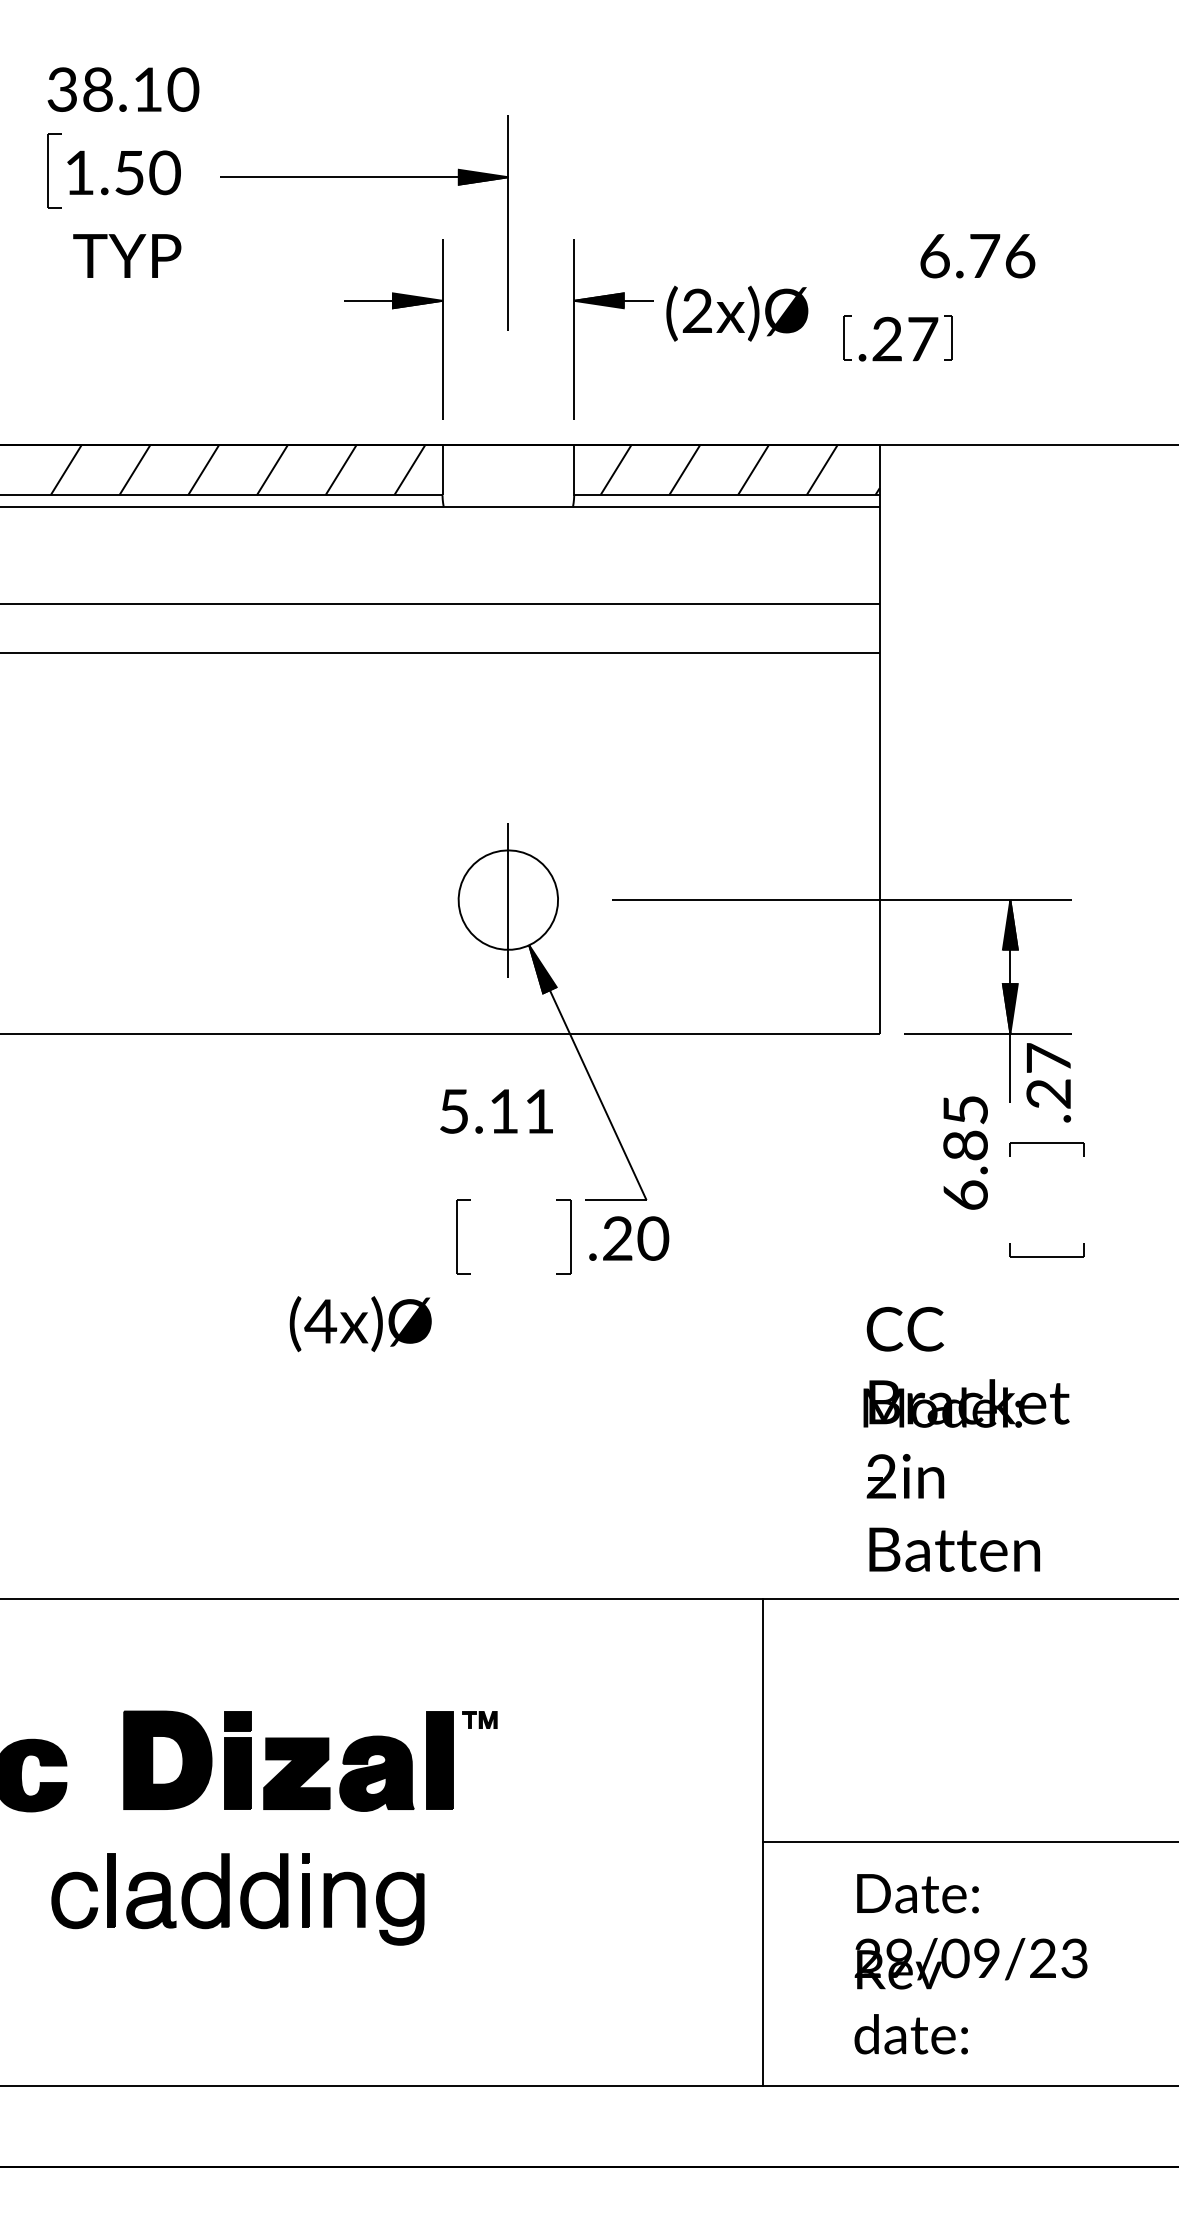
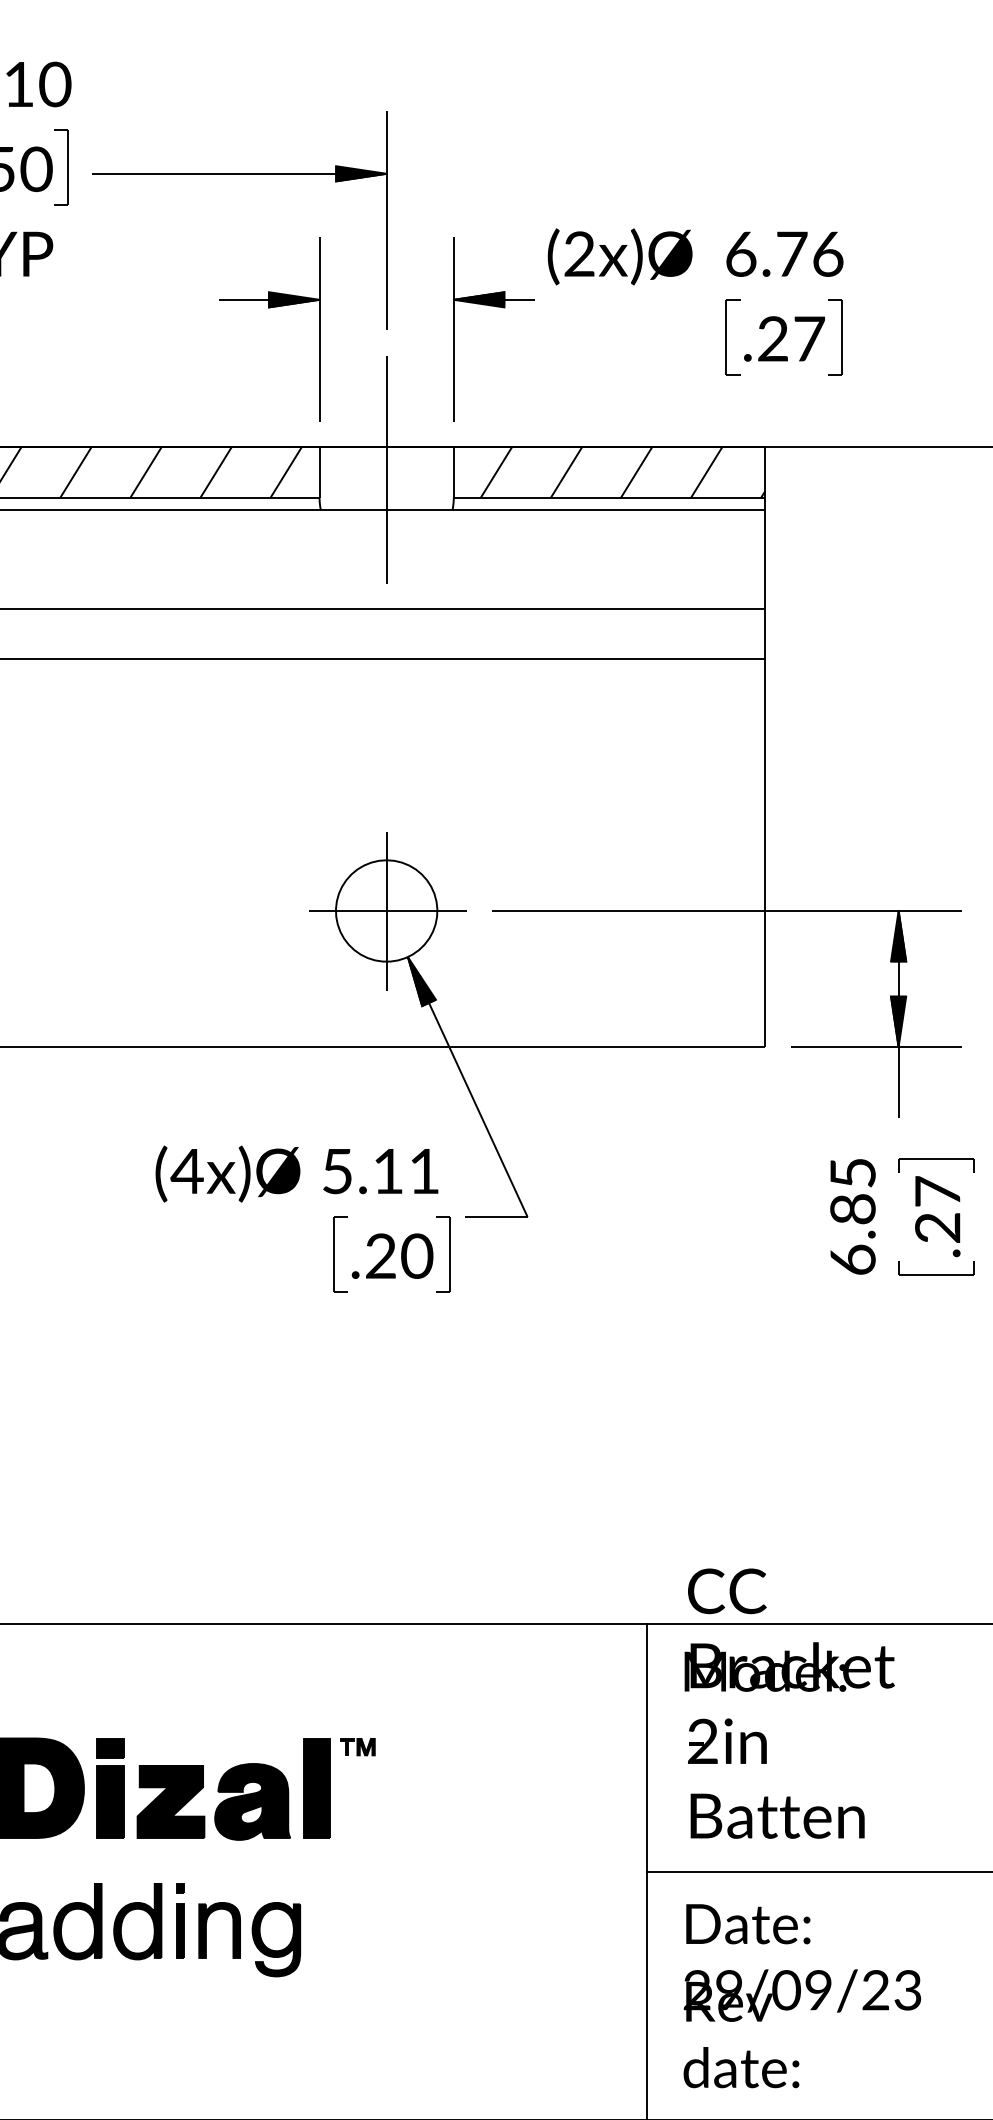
part: (189, 170) -> (61, 166), added
text: (977, 256) -> (784, 254), moved
text: (737, 313) -> (620, 256), moved
part: (847, 337) -> (732, 337), size x1.67
part: (948, 337) -> (835, 337), size x1.67
line: (508, 467) -> (386, 469), added
line: (509, 900) -> (387, 911), added
text: (1048, 1082) -> (937, 1216), moved
text: (496, 1111) -> (380, 1171), moved
text: (965, 1152) -> (852, 1216), moved
text: (629, 1238) -> (392, 1256), moved
text: (360, 1324) -> (227, 1174), moved
text: (966, 1439) -> (789, 1703), moved
text: (970, 1964) -> (801, 1996), moved

